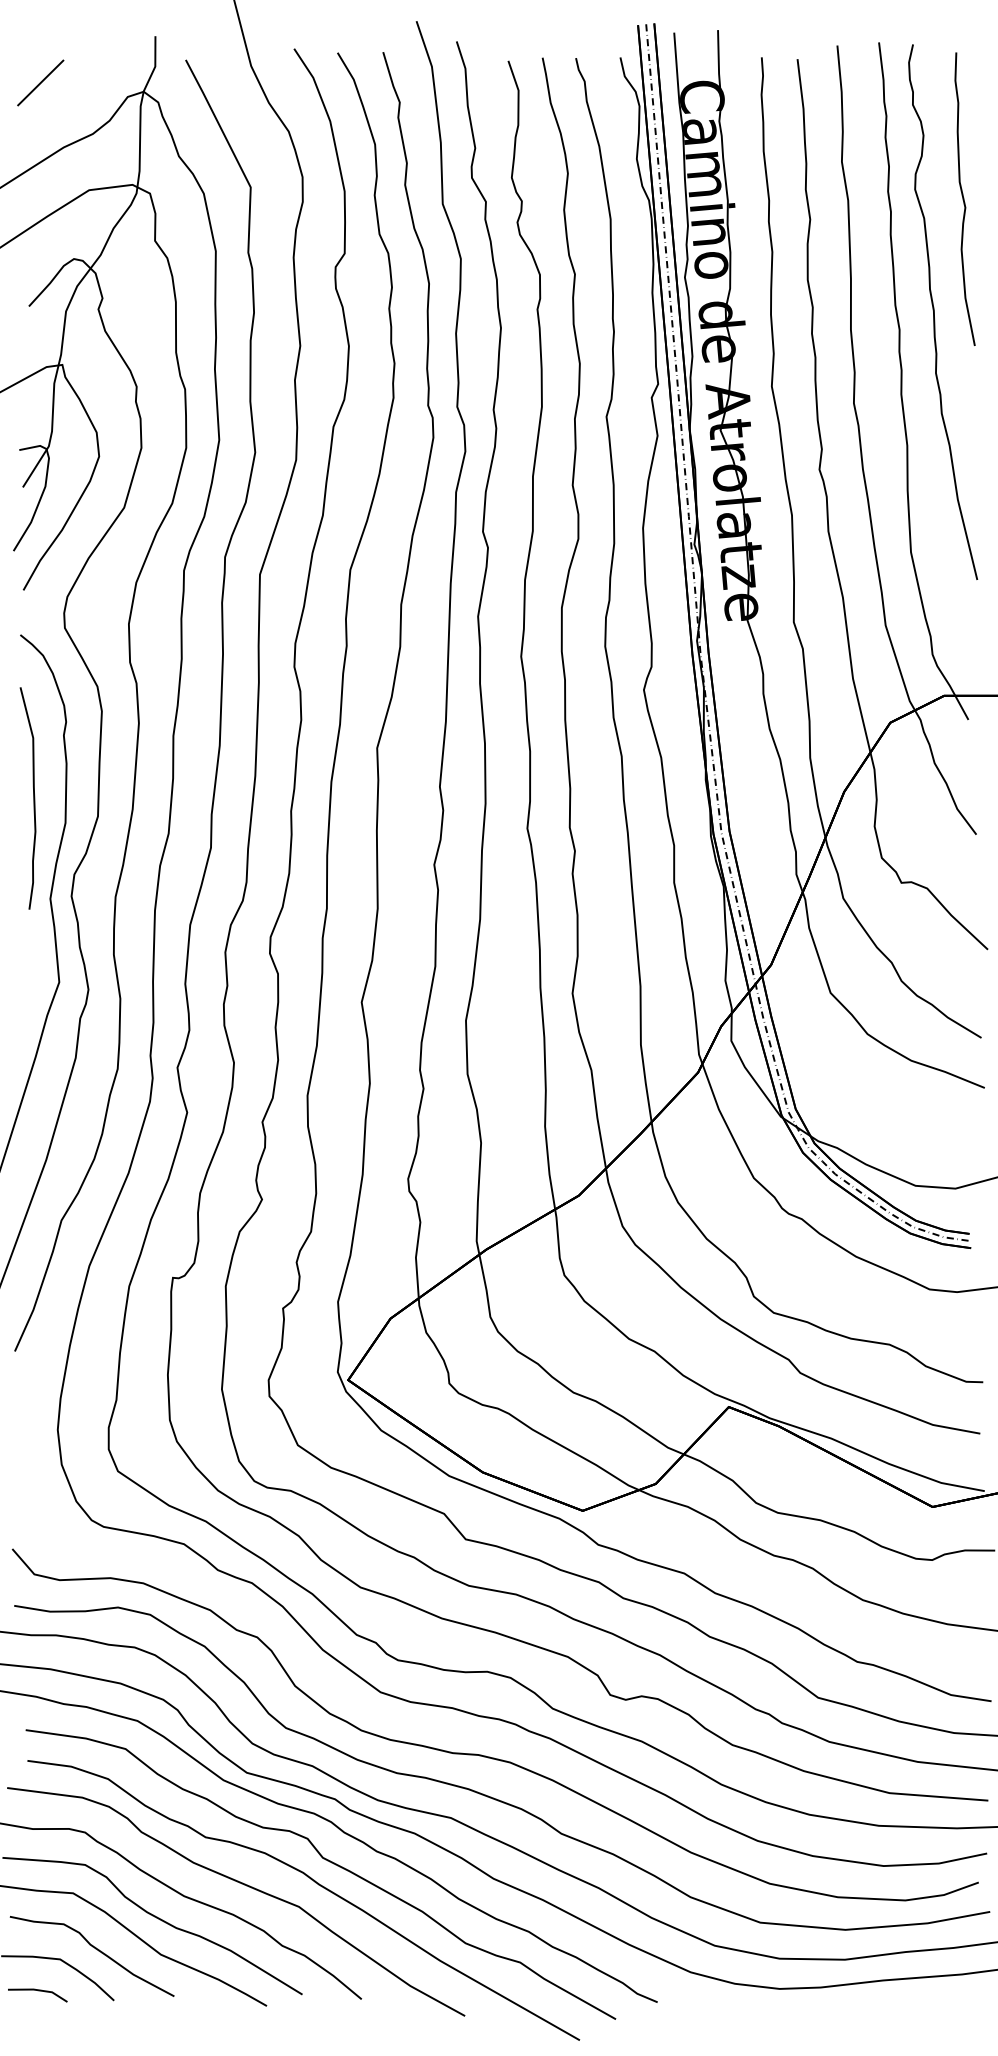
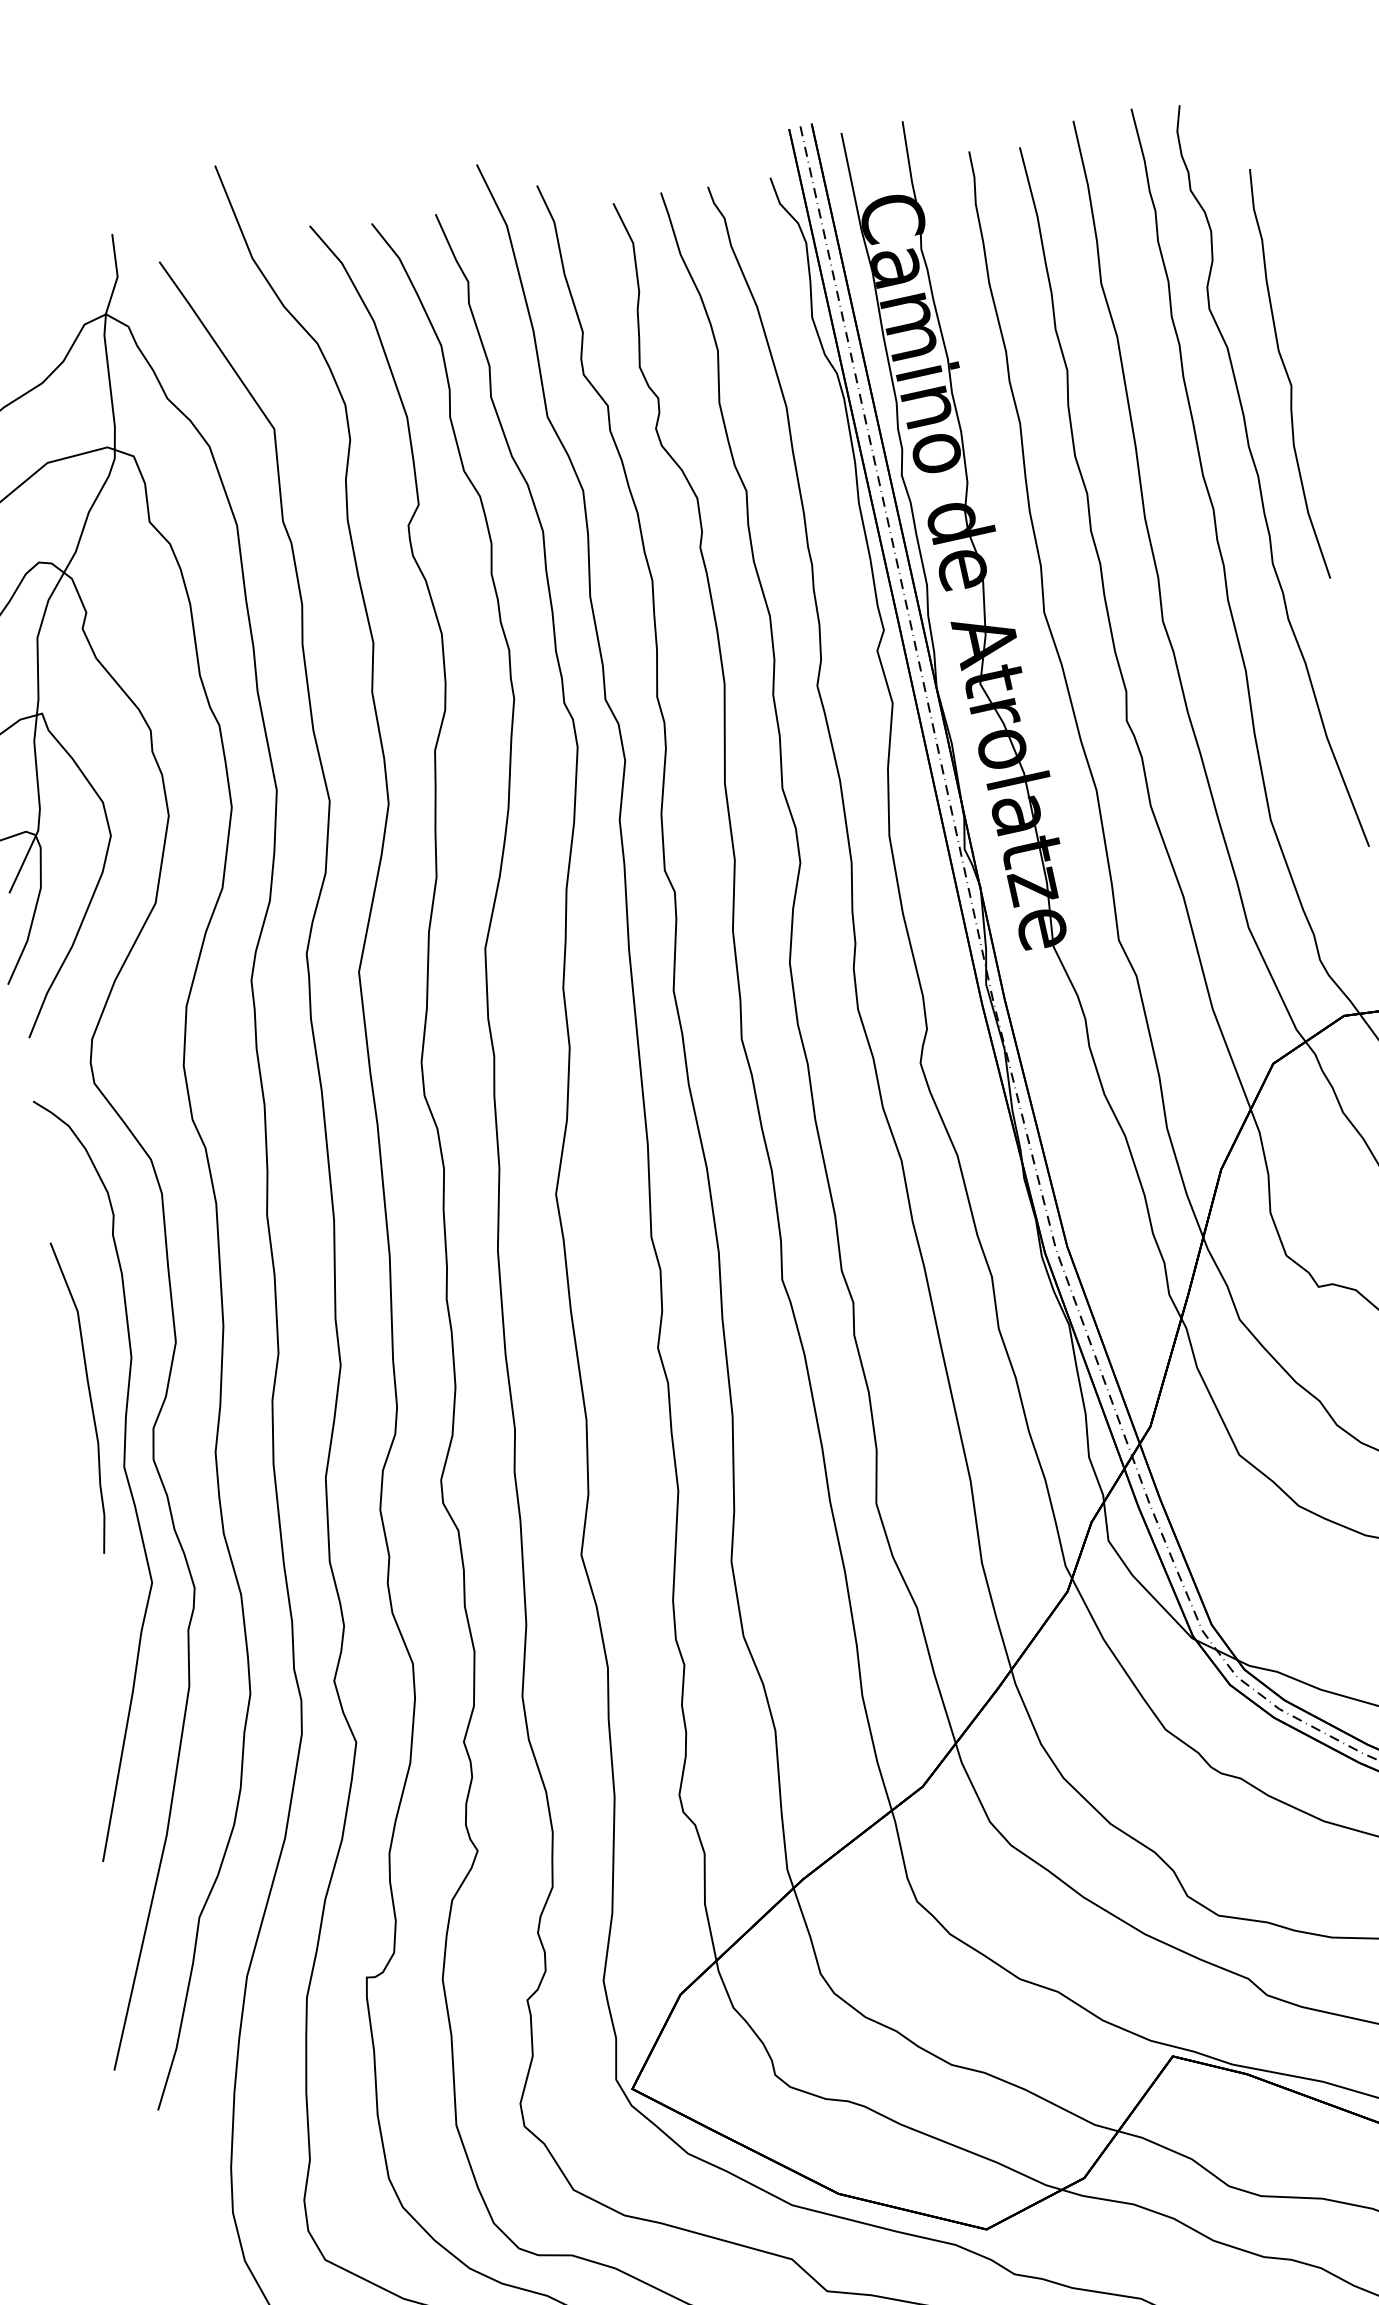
curve: (964, 198) -> (1288, 372), moved
curve: (33, 798) -> (89, 1396), moved

